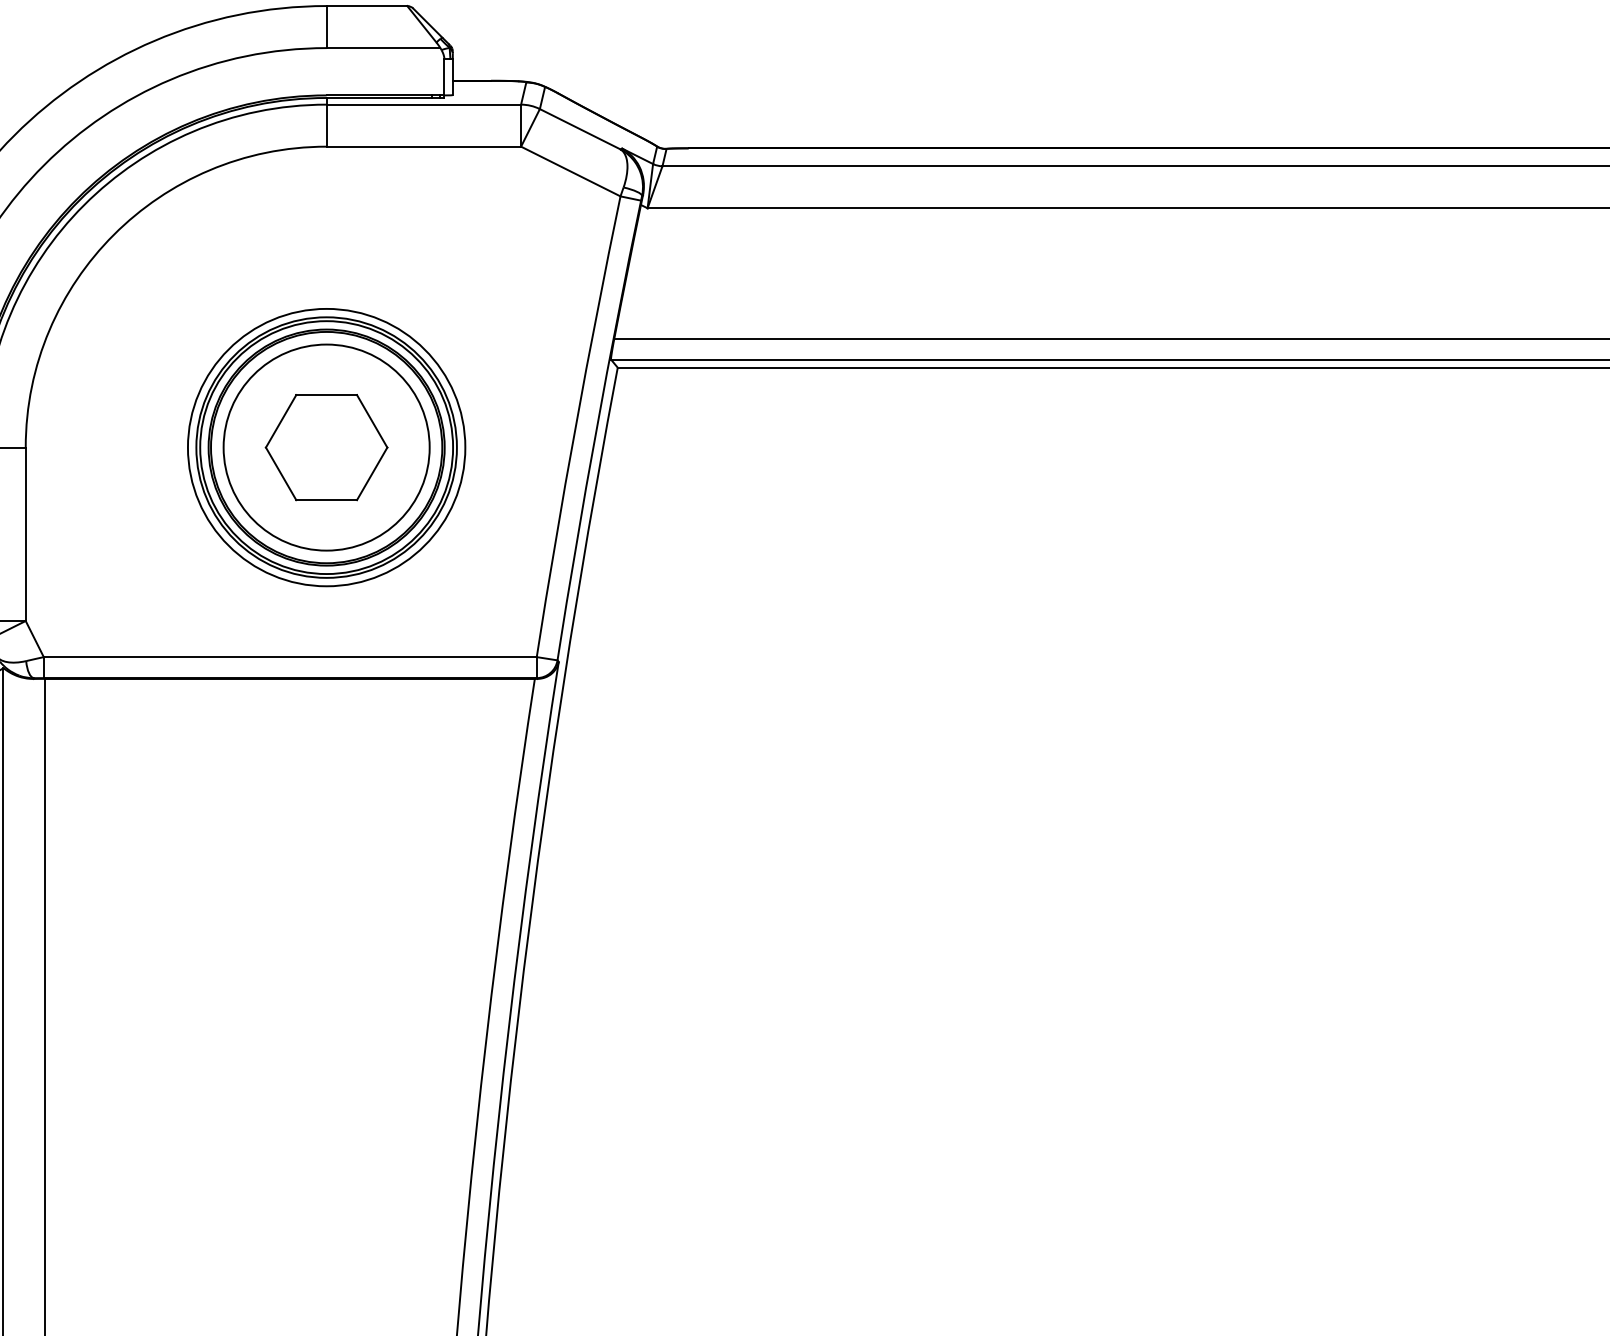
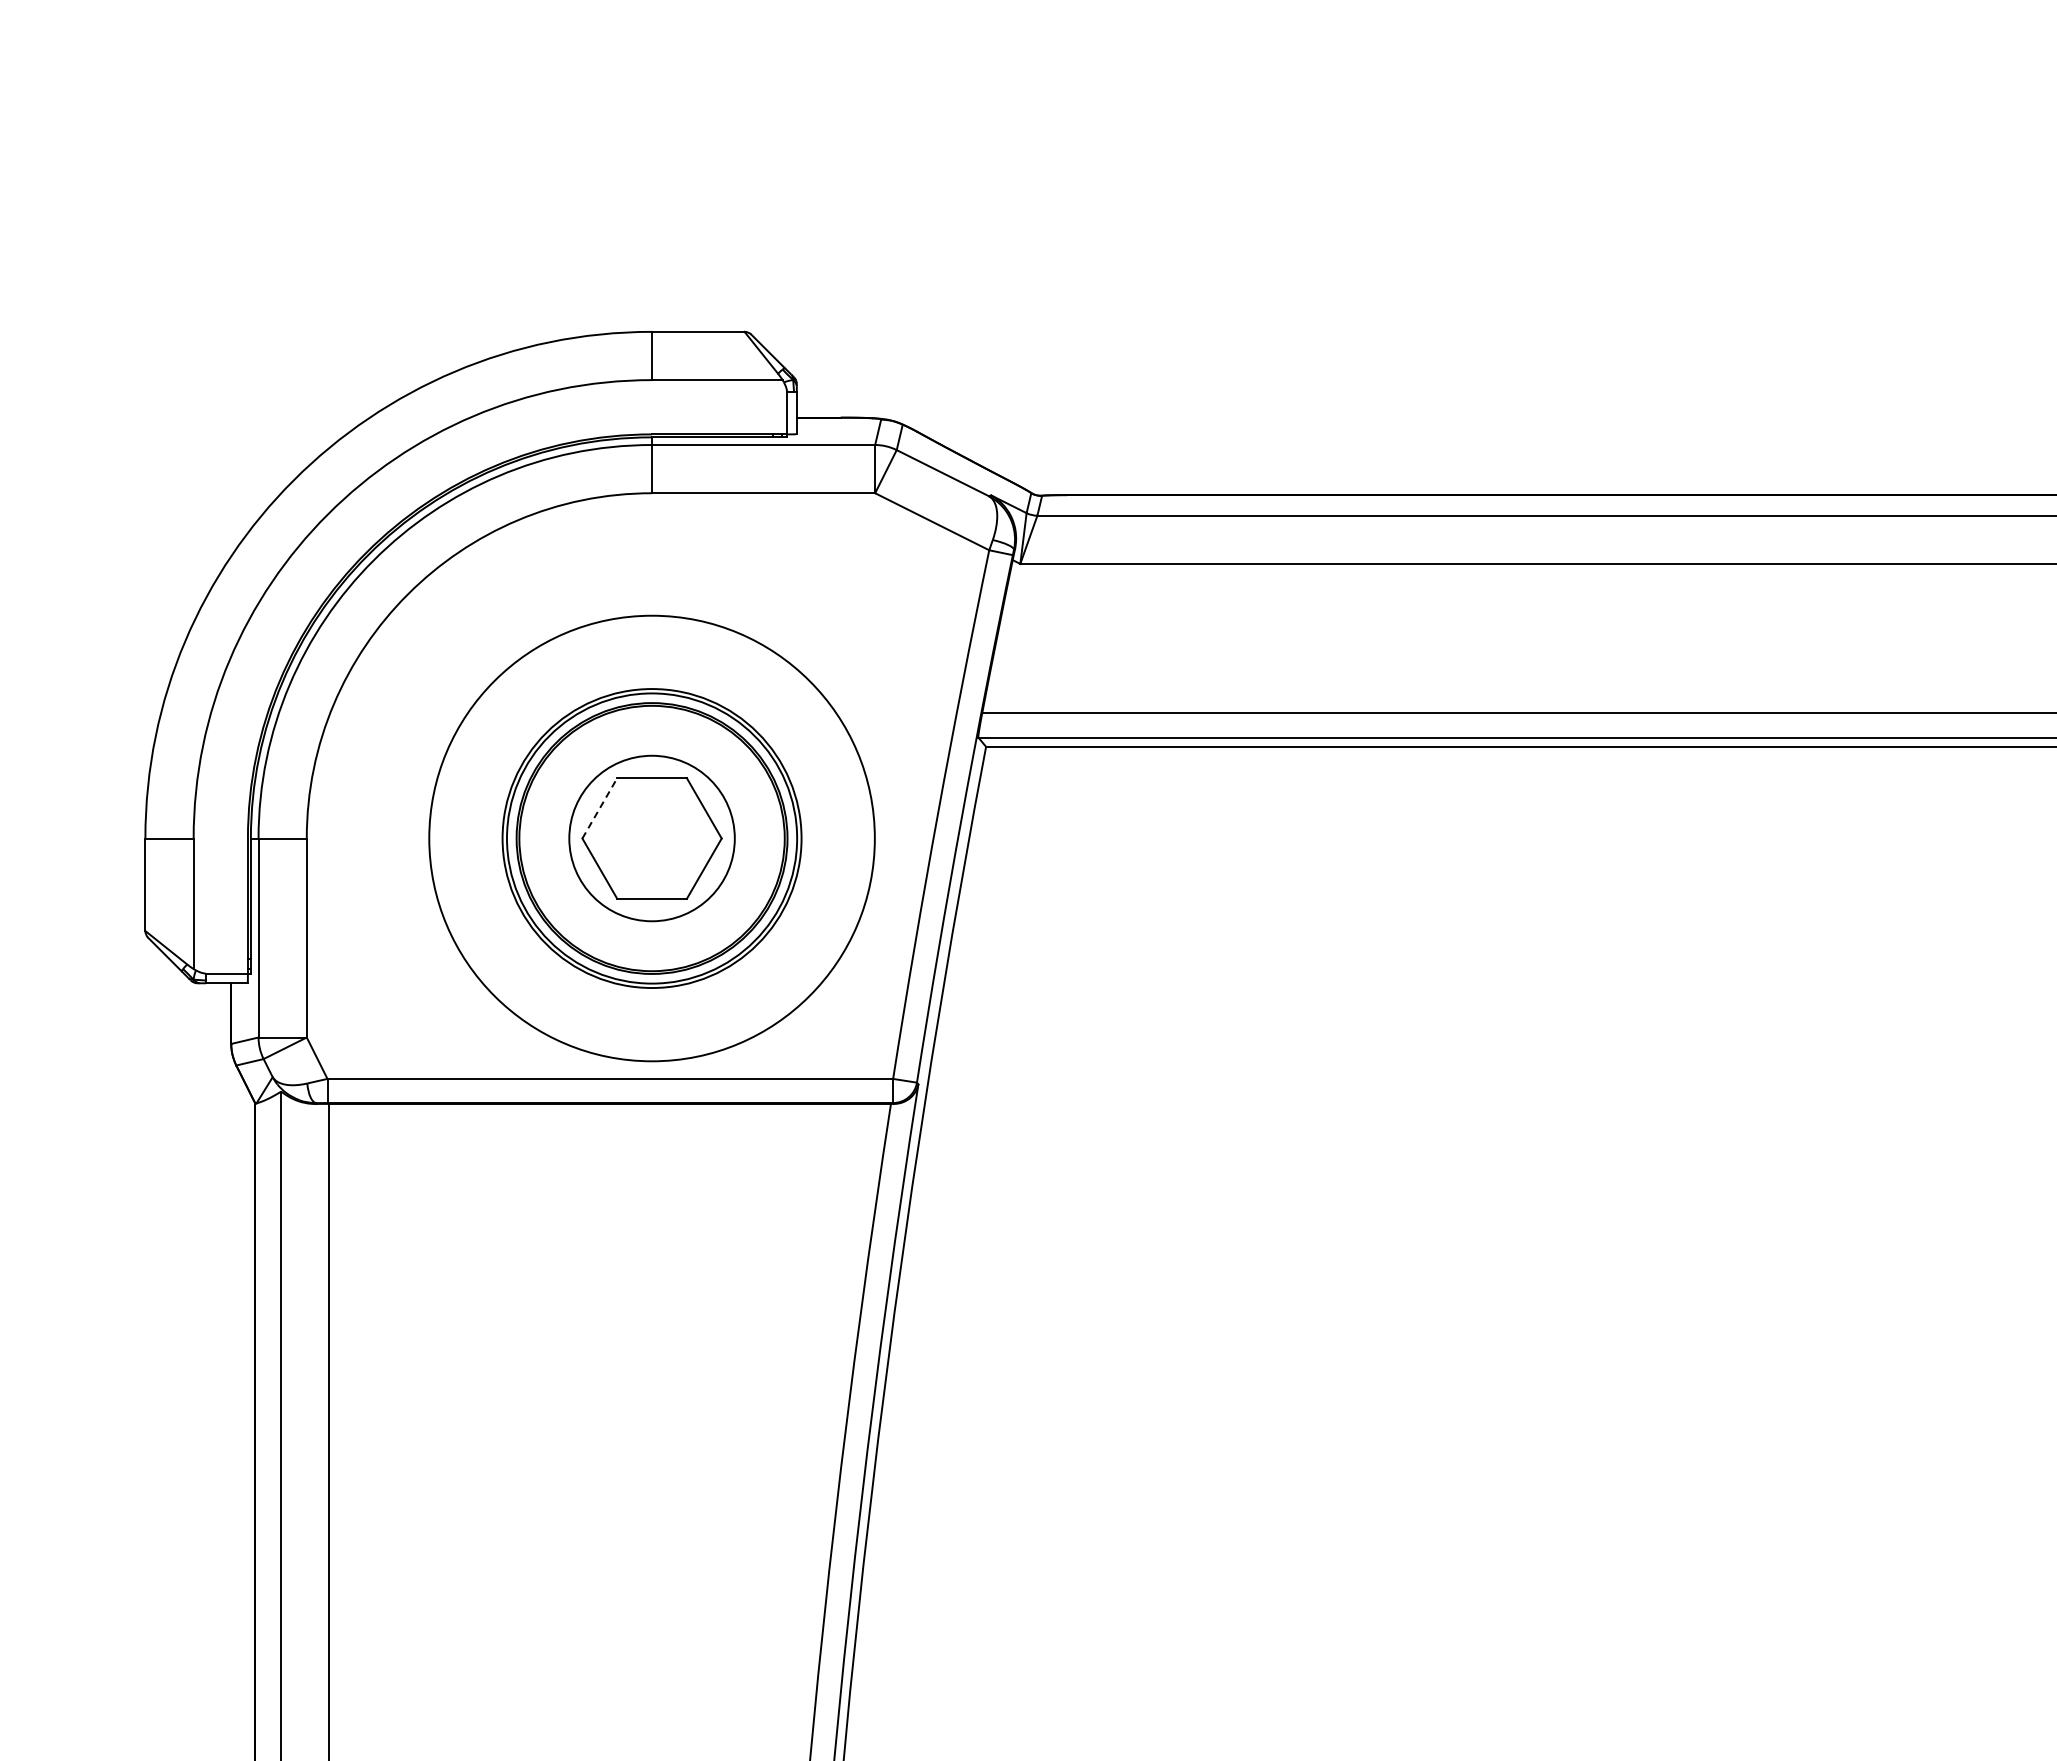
line: (280, 421) -> (599, 808), solid -> dashed
circle: (326, 447) -> (651, 838), size x0.7
circle: (326, 447) -> (651, 838), size x1.4

